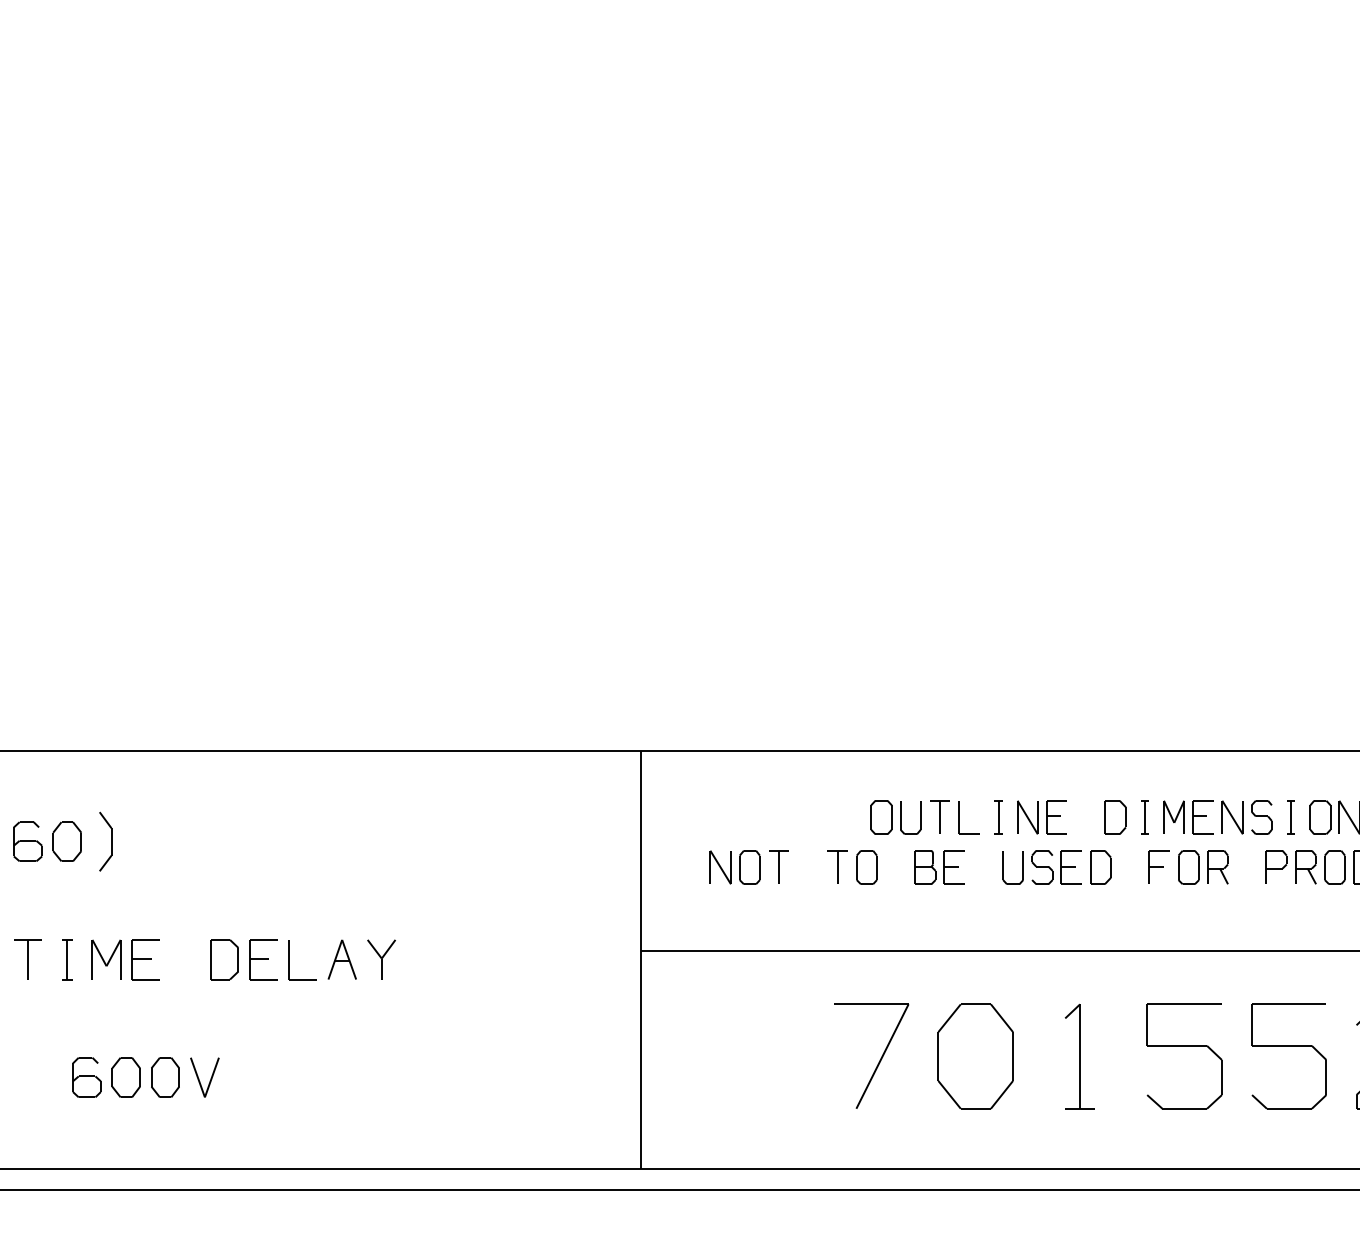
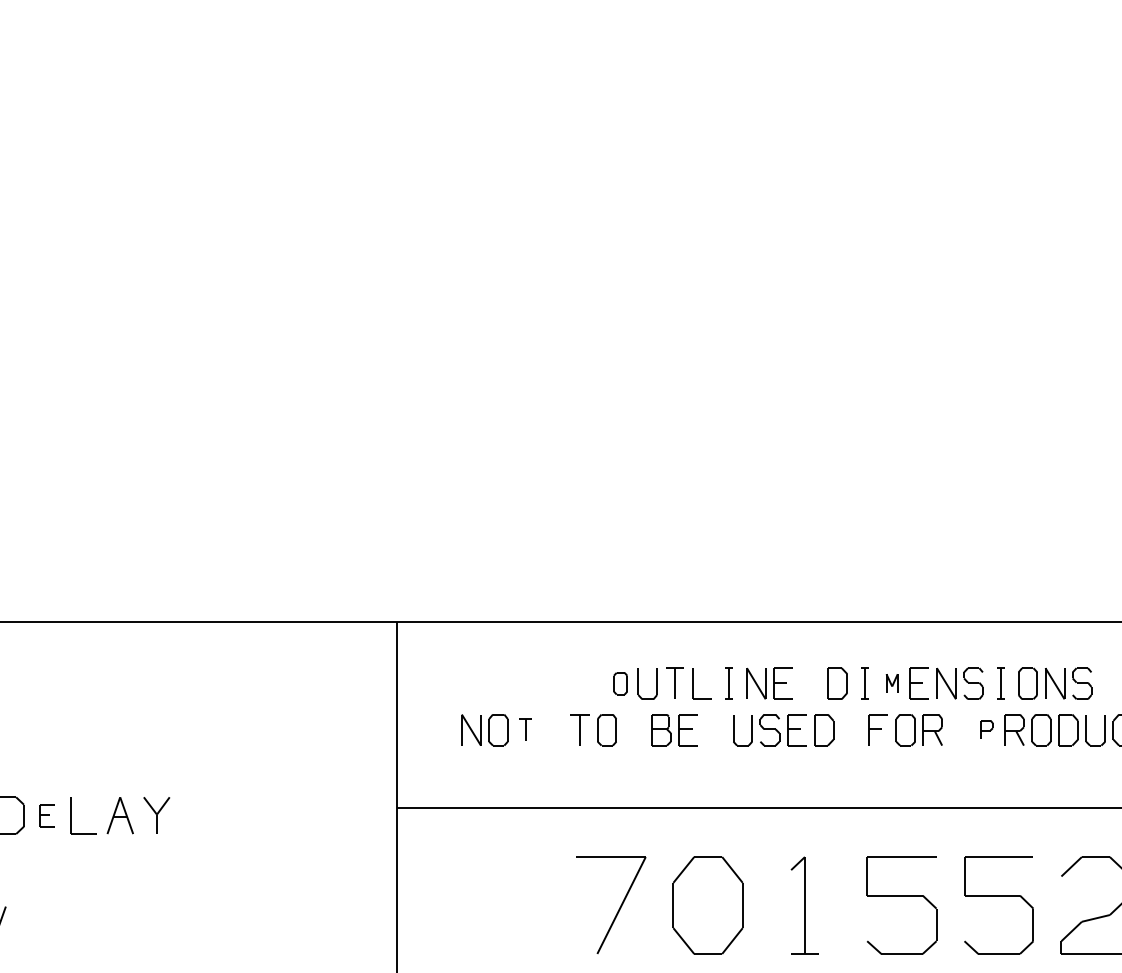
part: (1173, 816) -> (891, 682), size x0.6
part: (881, 817) -> (620, 683), size x0.7
part: (778, 866) -> (525, 729), size x0.7
part: (1276, 866) -> (987, 729), size x0.6
part: (263, 959) -> (47, 815), size x0.6

